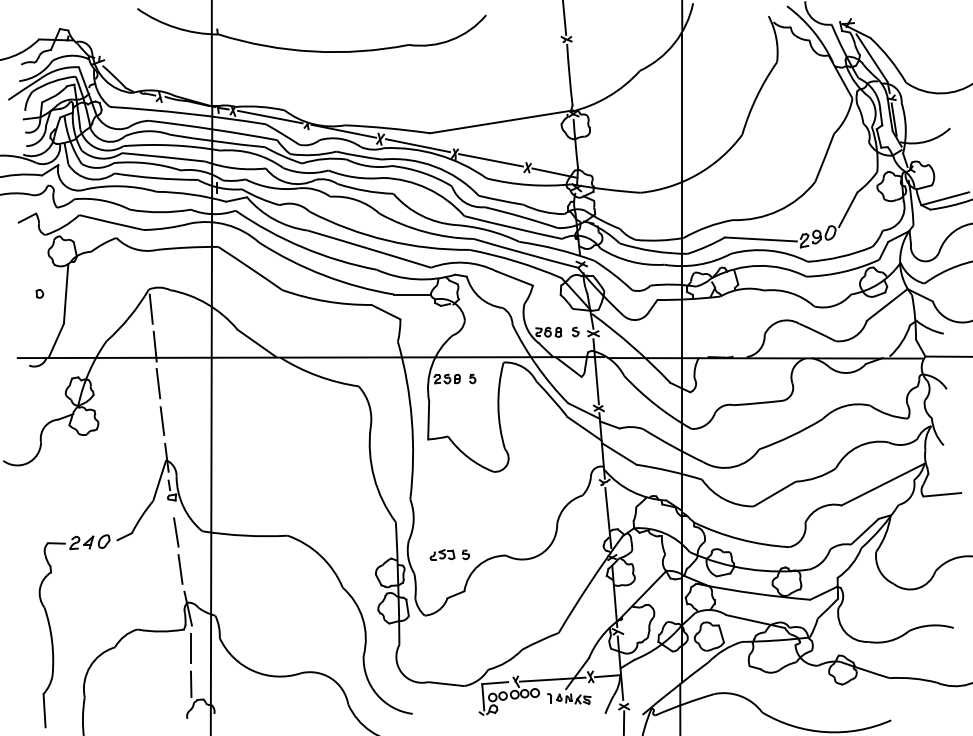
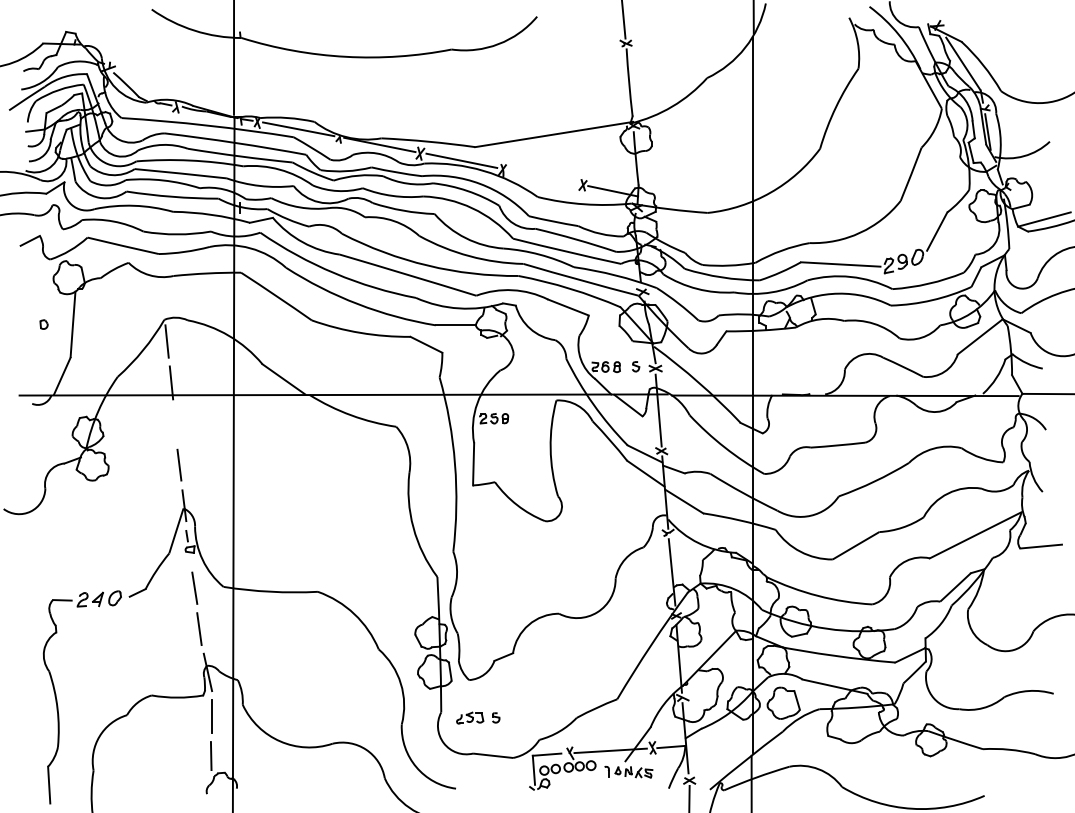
line: (490, 160) -> (541, 177), removed
part: (472, 378) -> (522, 418), removed
line: (158, 383) -> (175, 423), removed
part: (449, 554) -> (477, 717), moved

